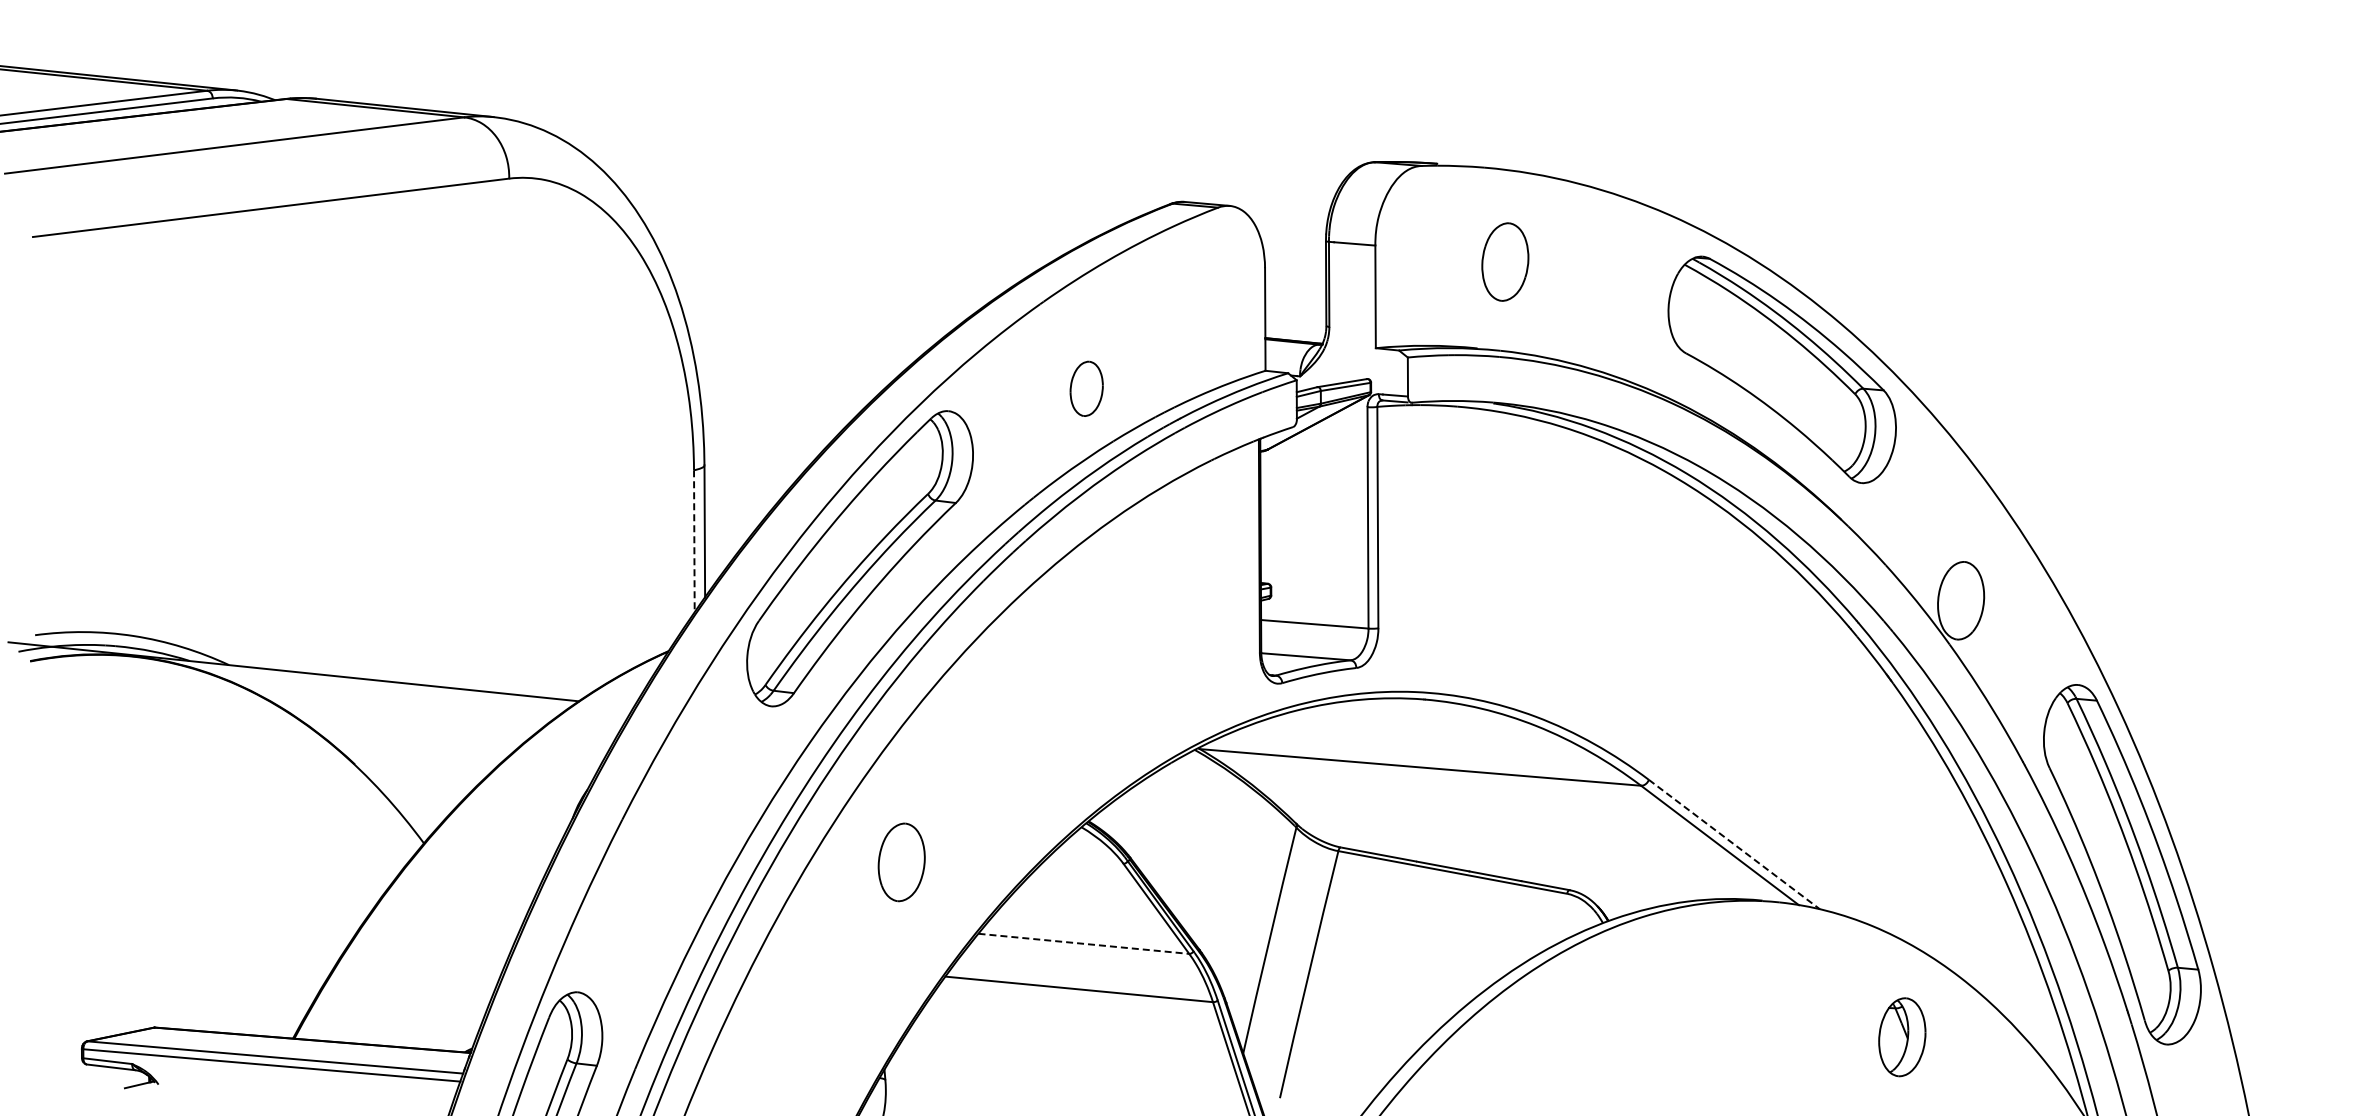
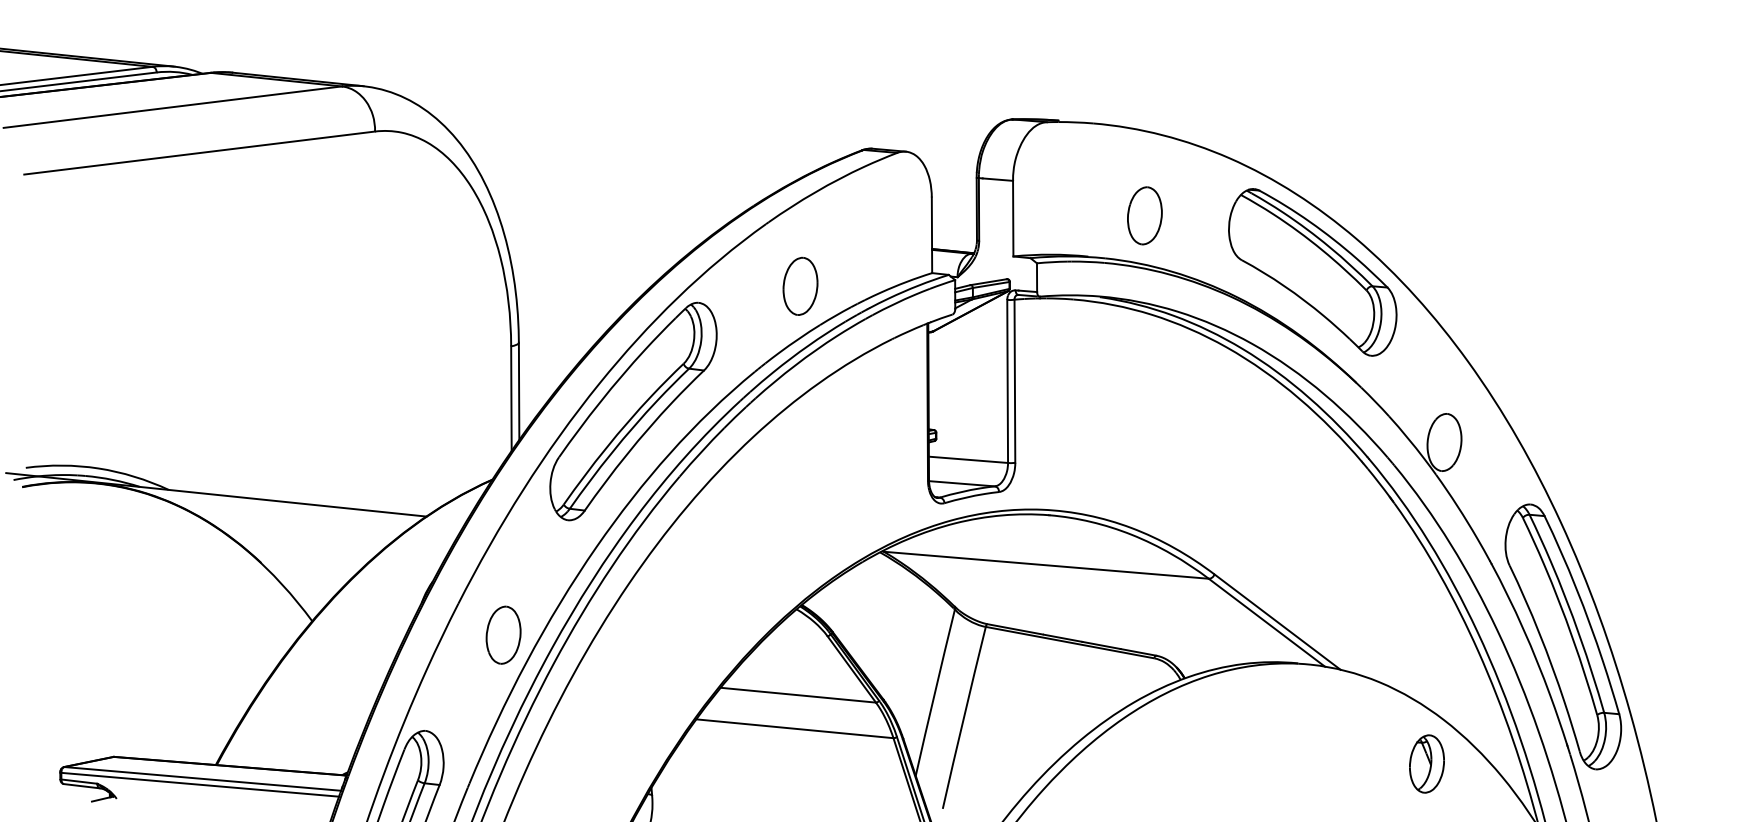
part: (1505, 261) -> (1145, 215), moved
part: (1086, 388) -> (800, 286), size x1.43
line: (694, 541) -> (511, 398), dashed -> solid
line: (1734, 844) -> (1277, 622), dashed -> solid
part: (901, 862) -> (503, 635), moved
line: (1083, 943) -> (798, 694), dashed -> solid
part: (1902, 1037) -> (1427, 764), moved

